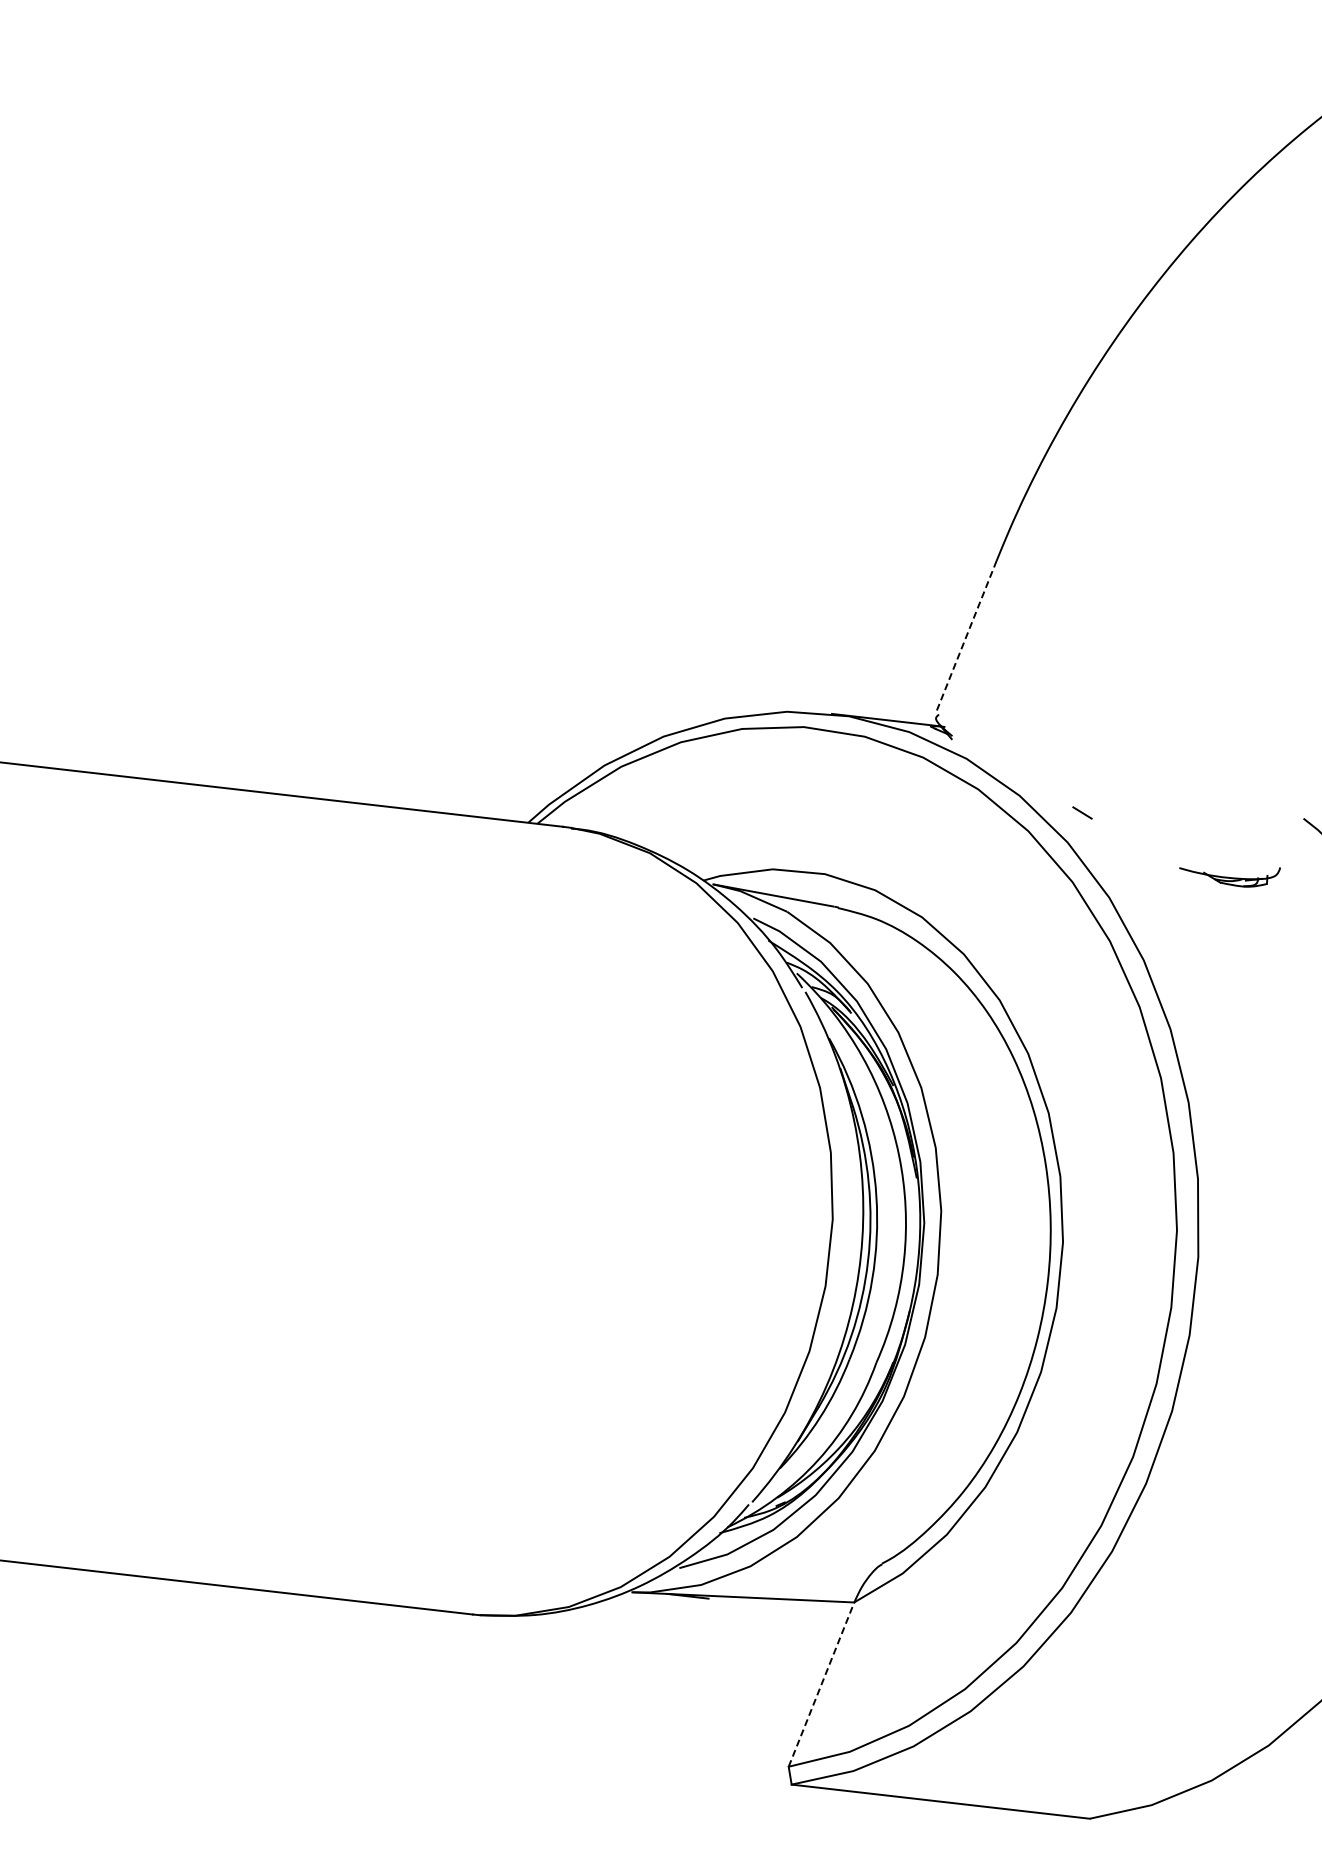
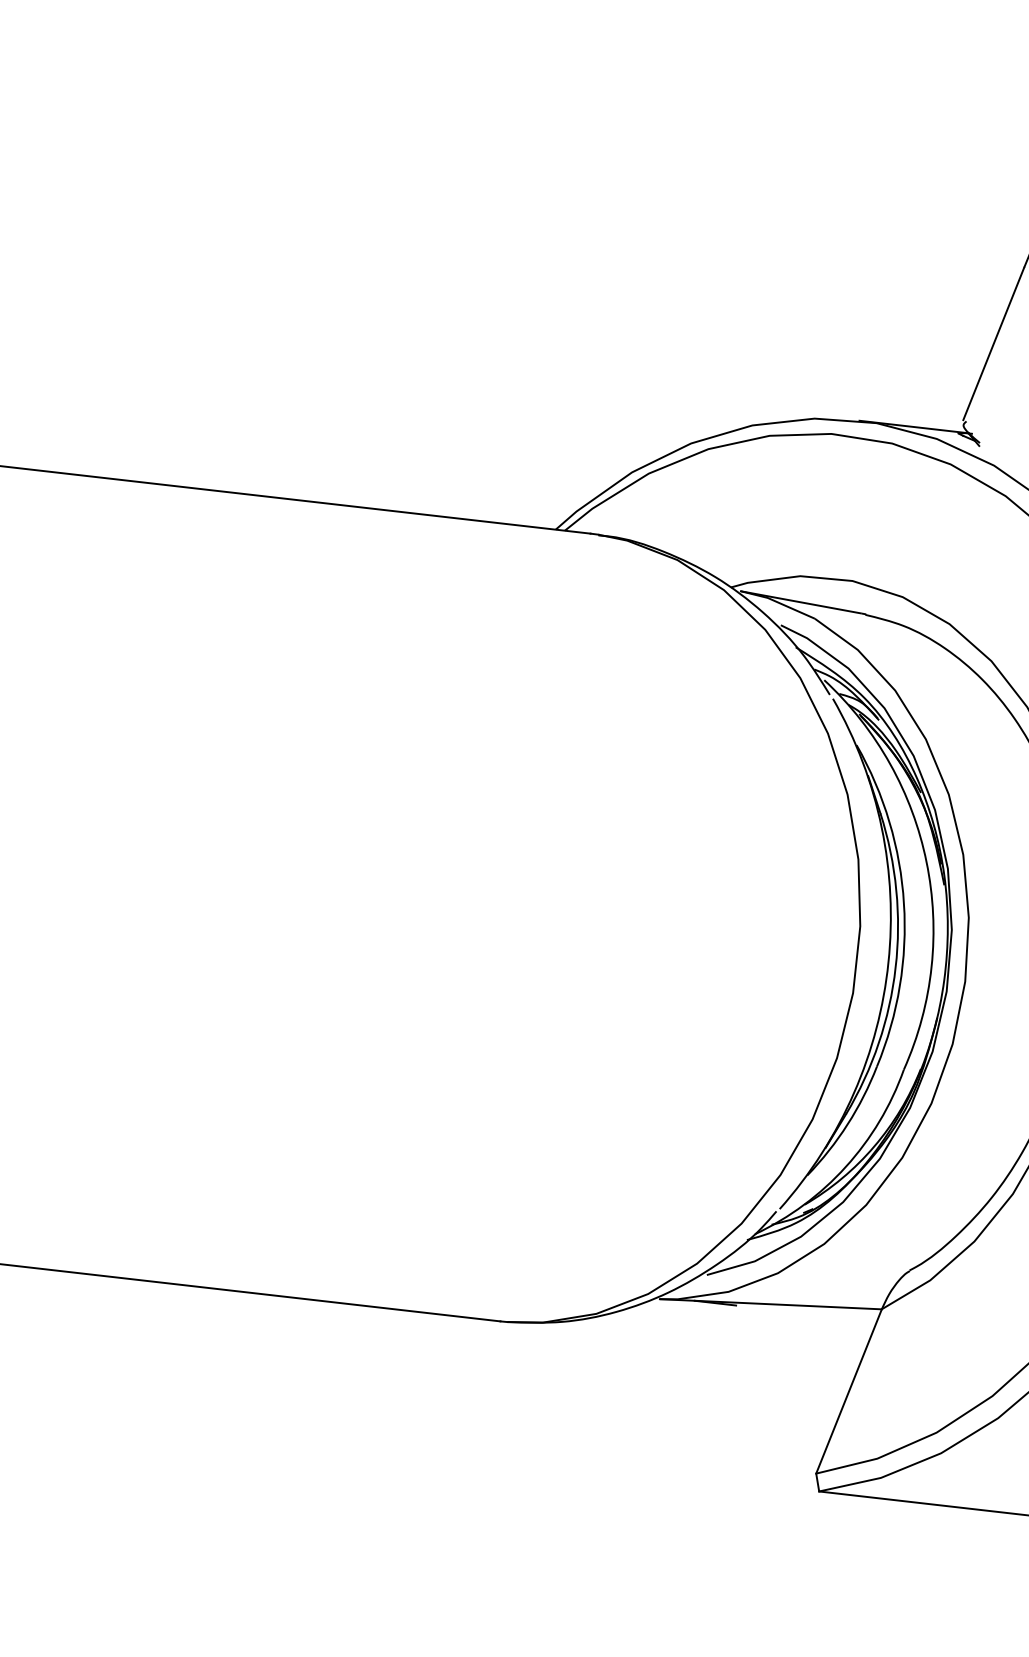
line: (966, 637) -> (994, 344), dashed -> solid
line: (821, 1684) -> (849, 1391), dashed -> solid

